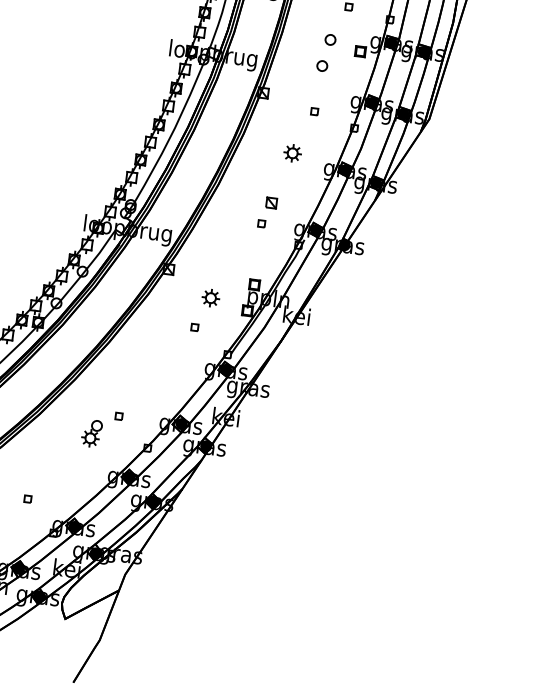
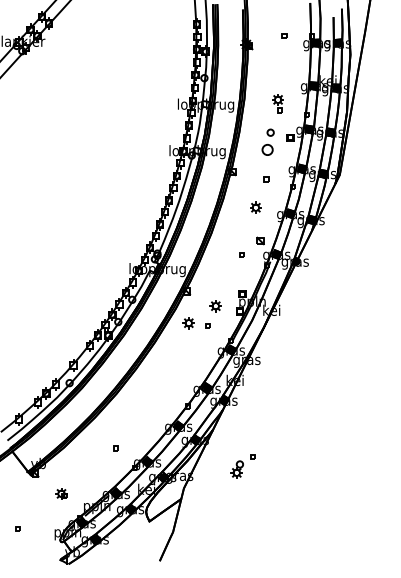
part: (322, 65) -> (267, 149), size x1.6
part: (271, 202) -> (260, 240), moved
part: (165, 319) -> (188, 323), added
part: (100, 429) -> (242, 466), moved

